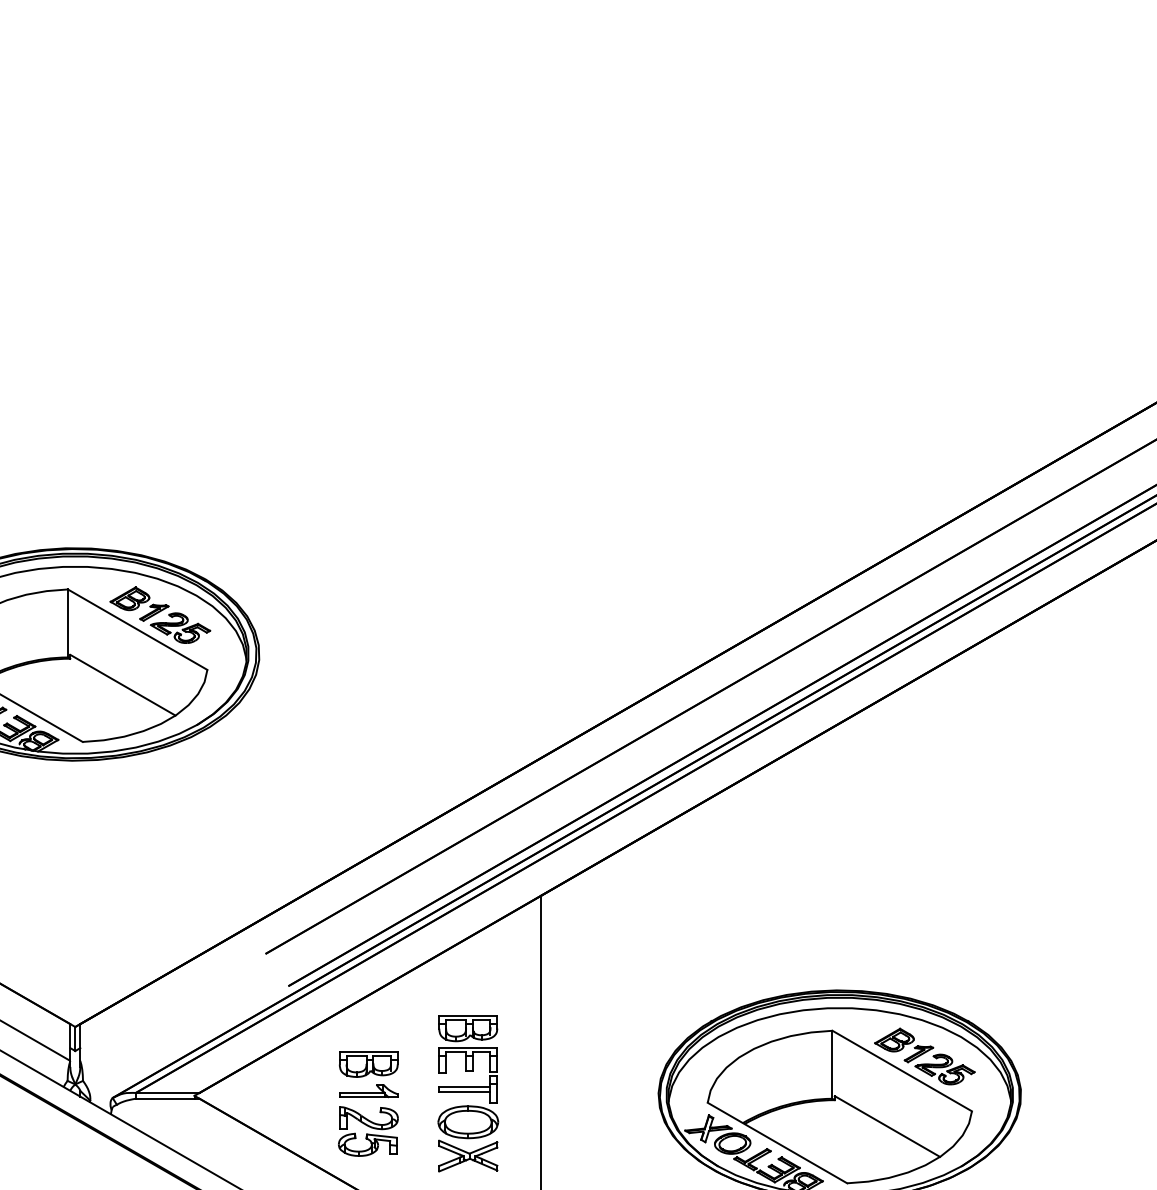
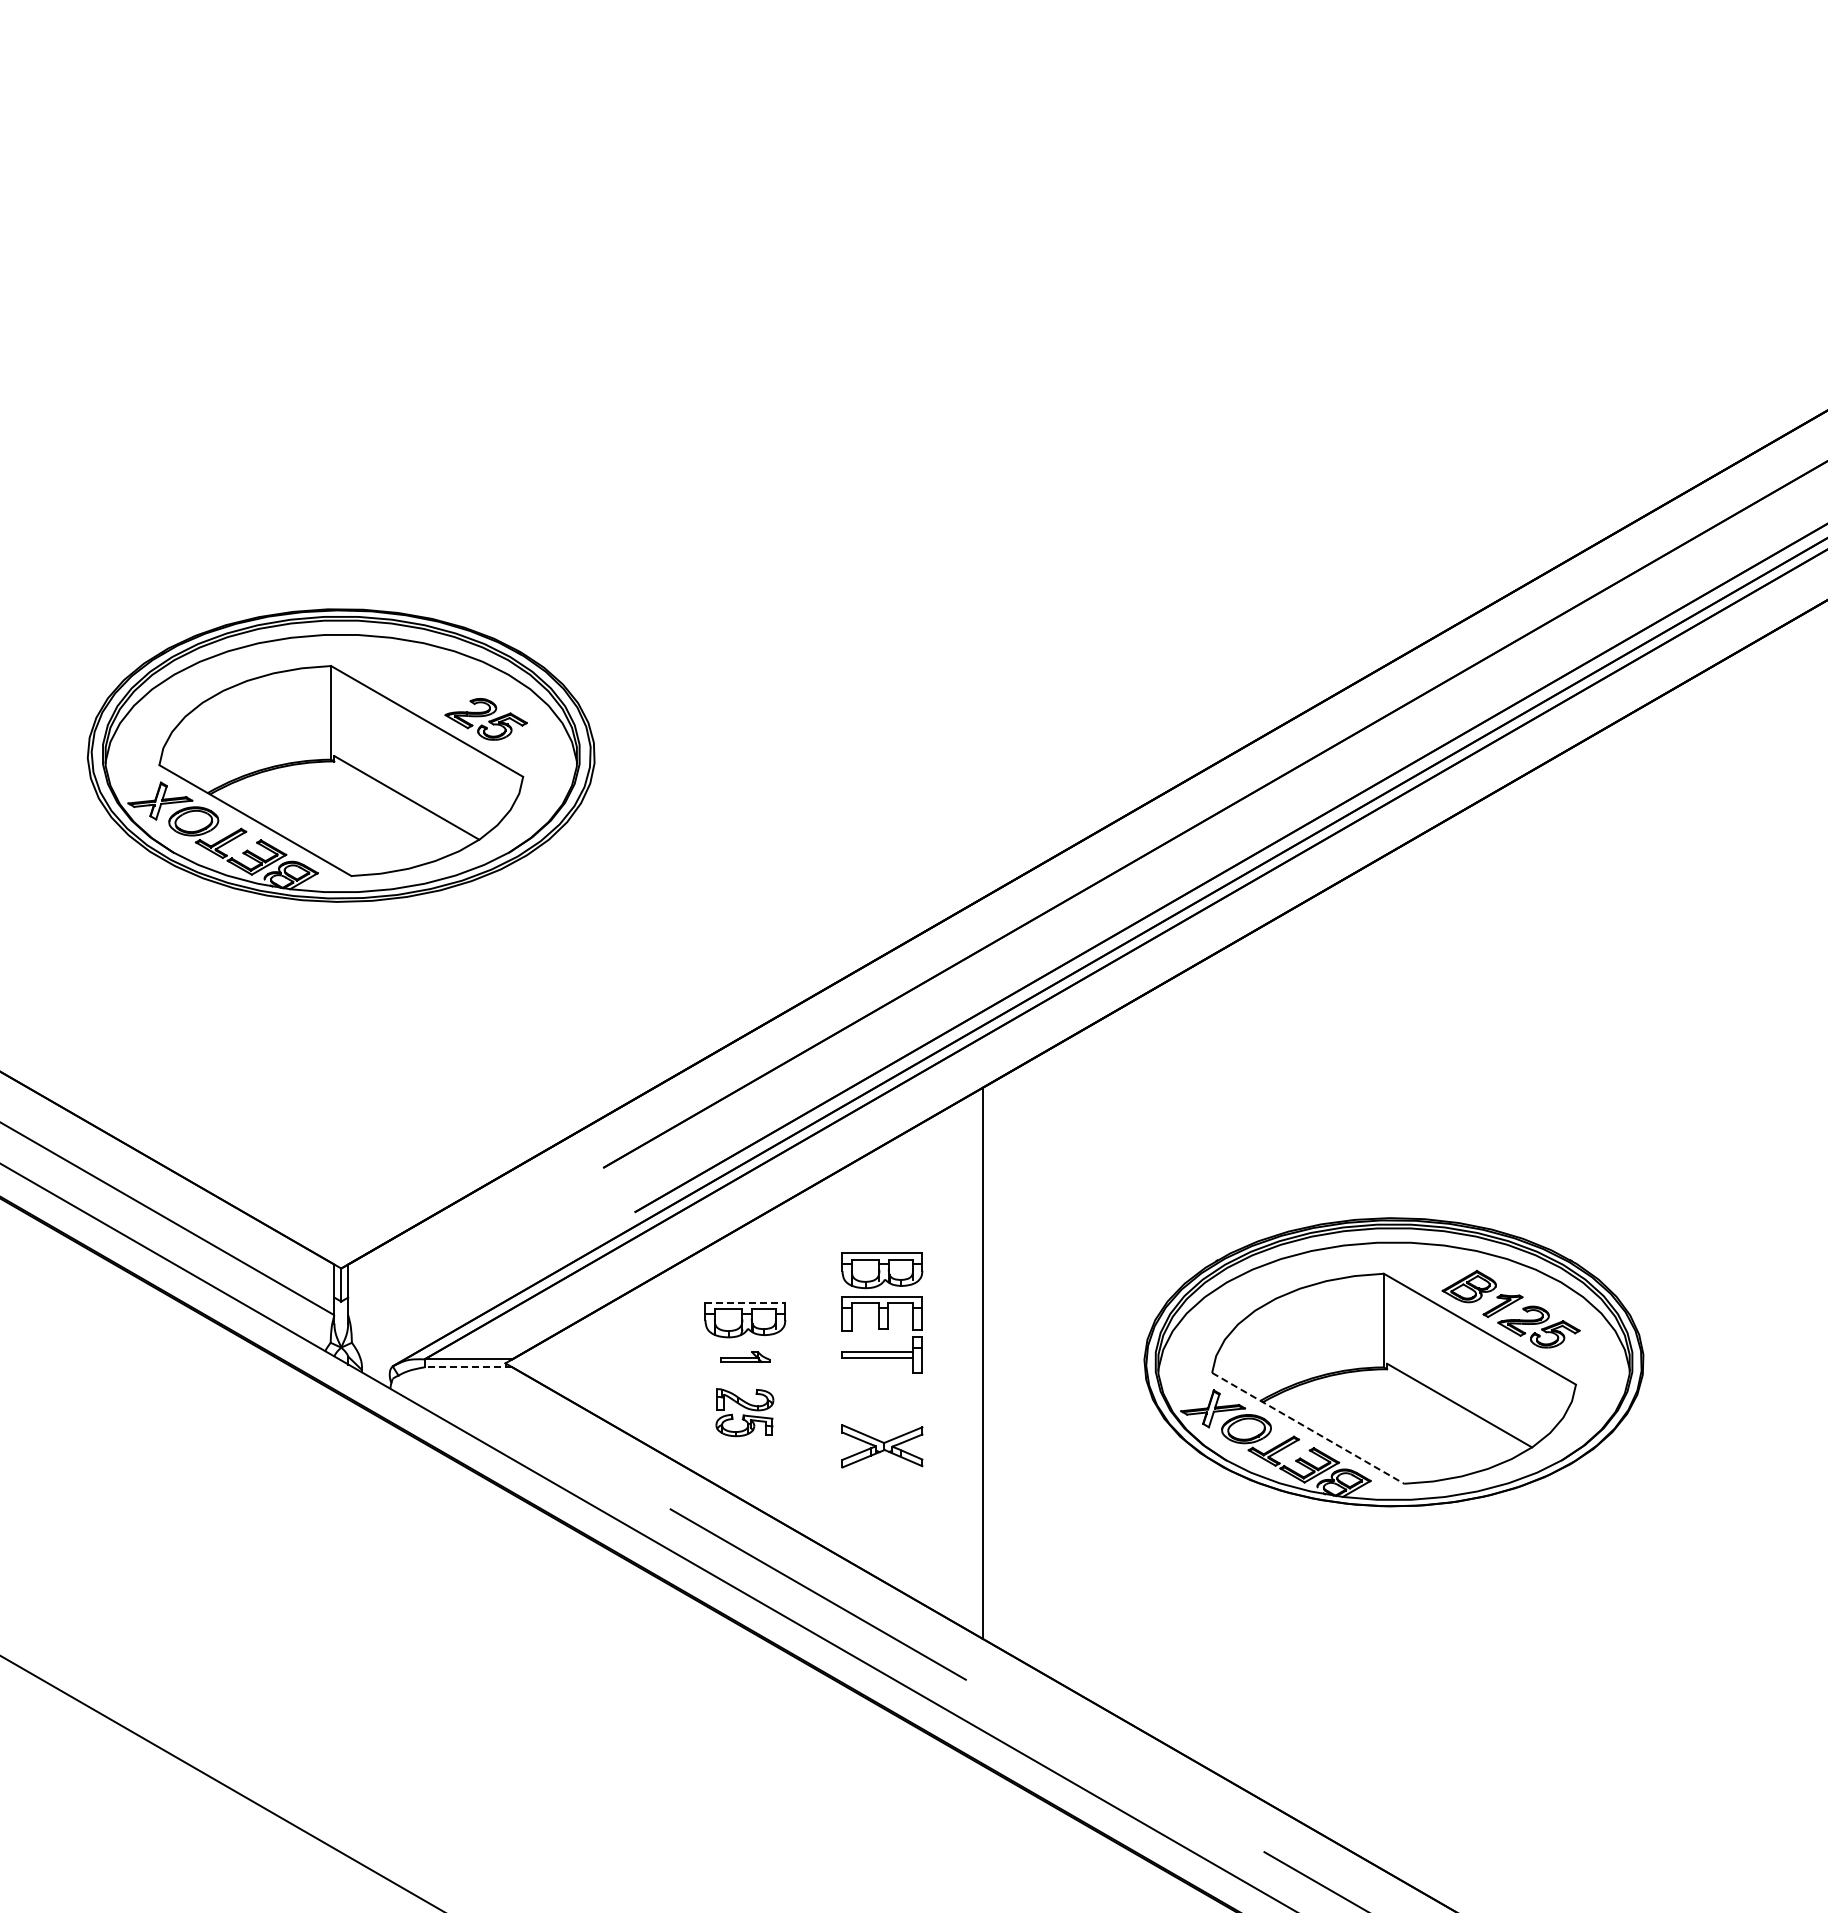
part: (139, 604) -> (429, 686), removed
line: (368, 1051) -> (745, 1302), solid -> dashed
part: (368, 1090) -> (745, 1356), size x0.6
line: (167, 1098) -> (468, 1367), solid -> dashed
part: (468, 1122) -> (882, 1399), removed
part: (368, 1131) -> (744, 1412), size x0.7
line: (777, 1143) -> (1308, 1428), solid -> dashed

